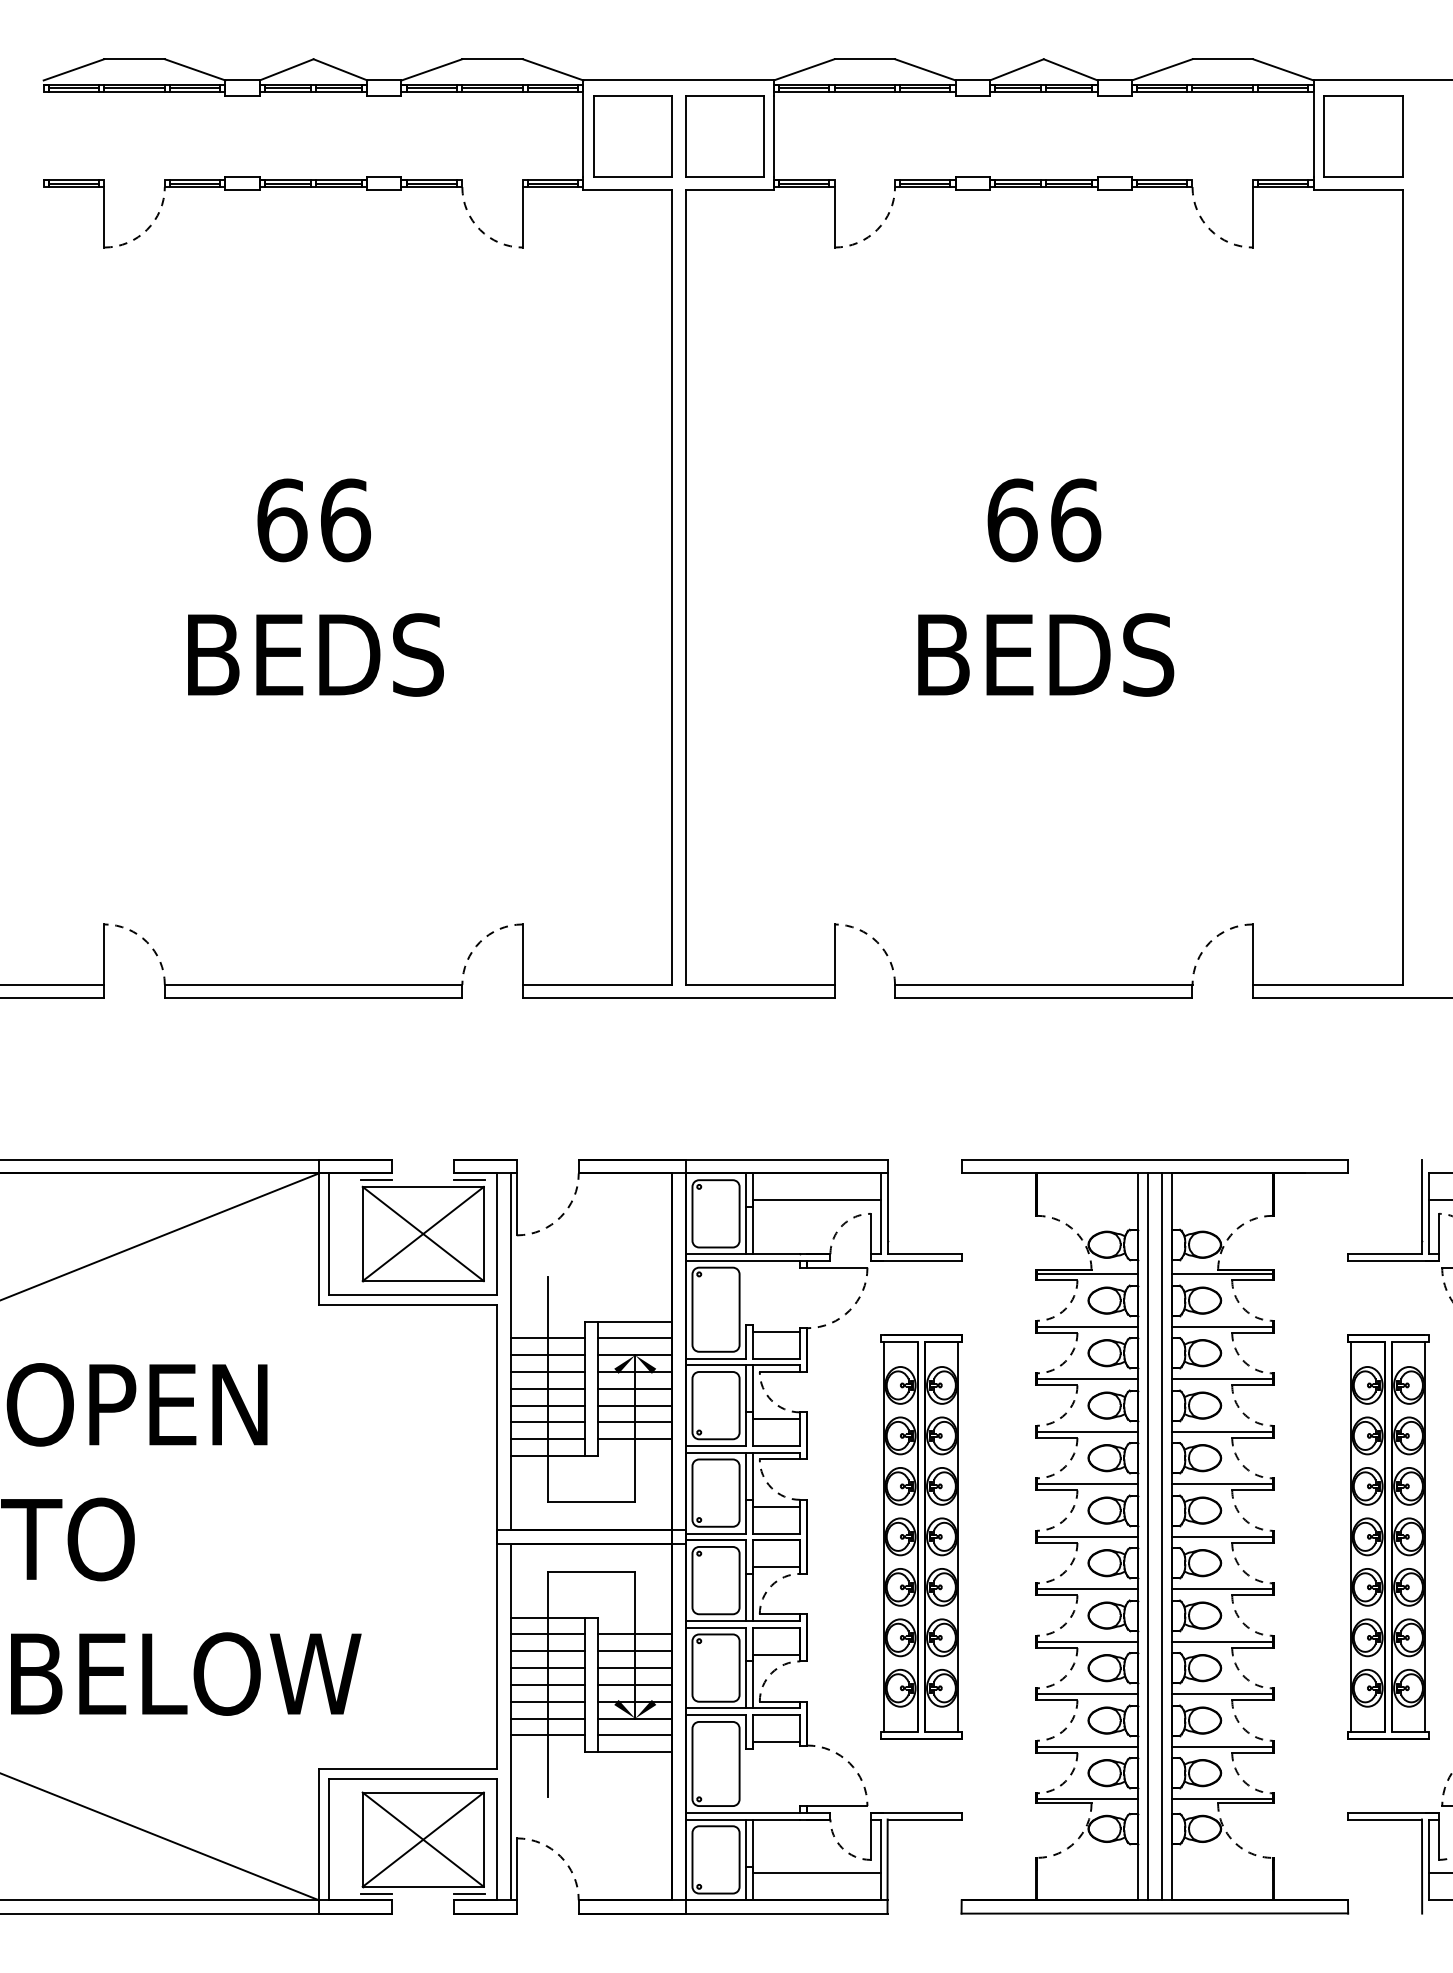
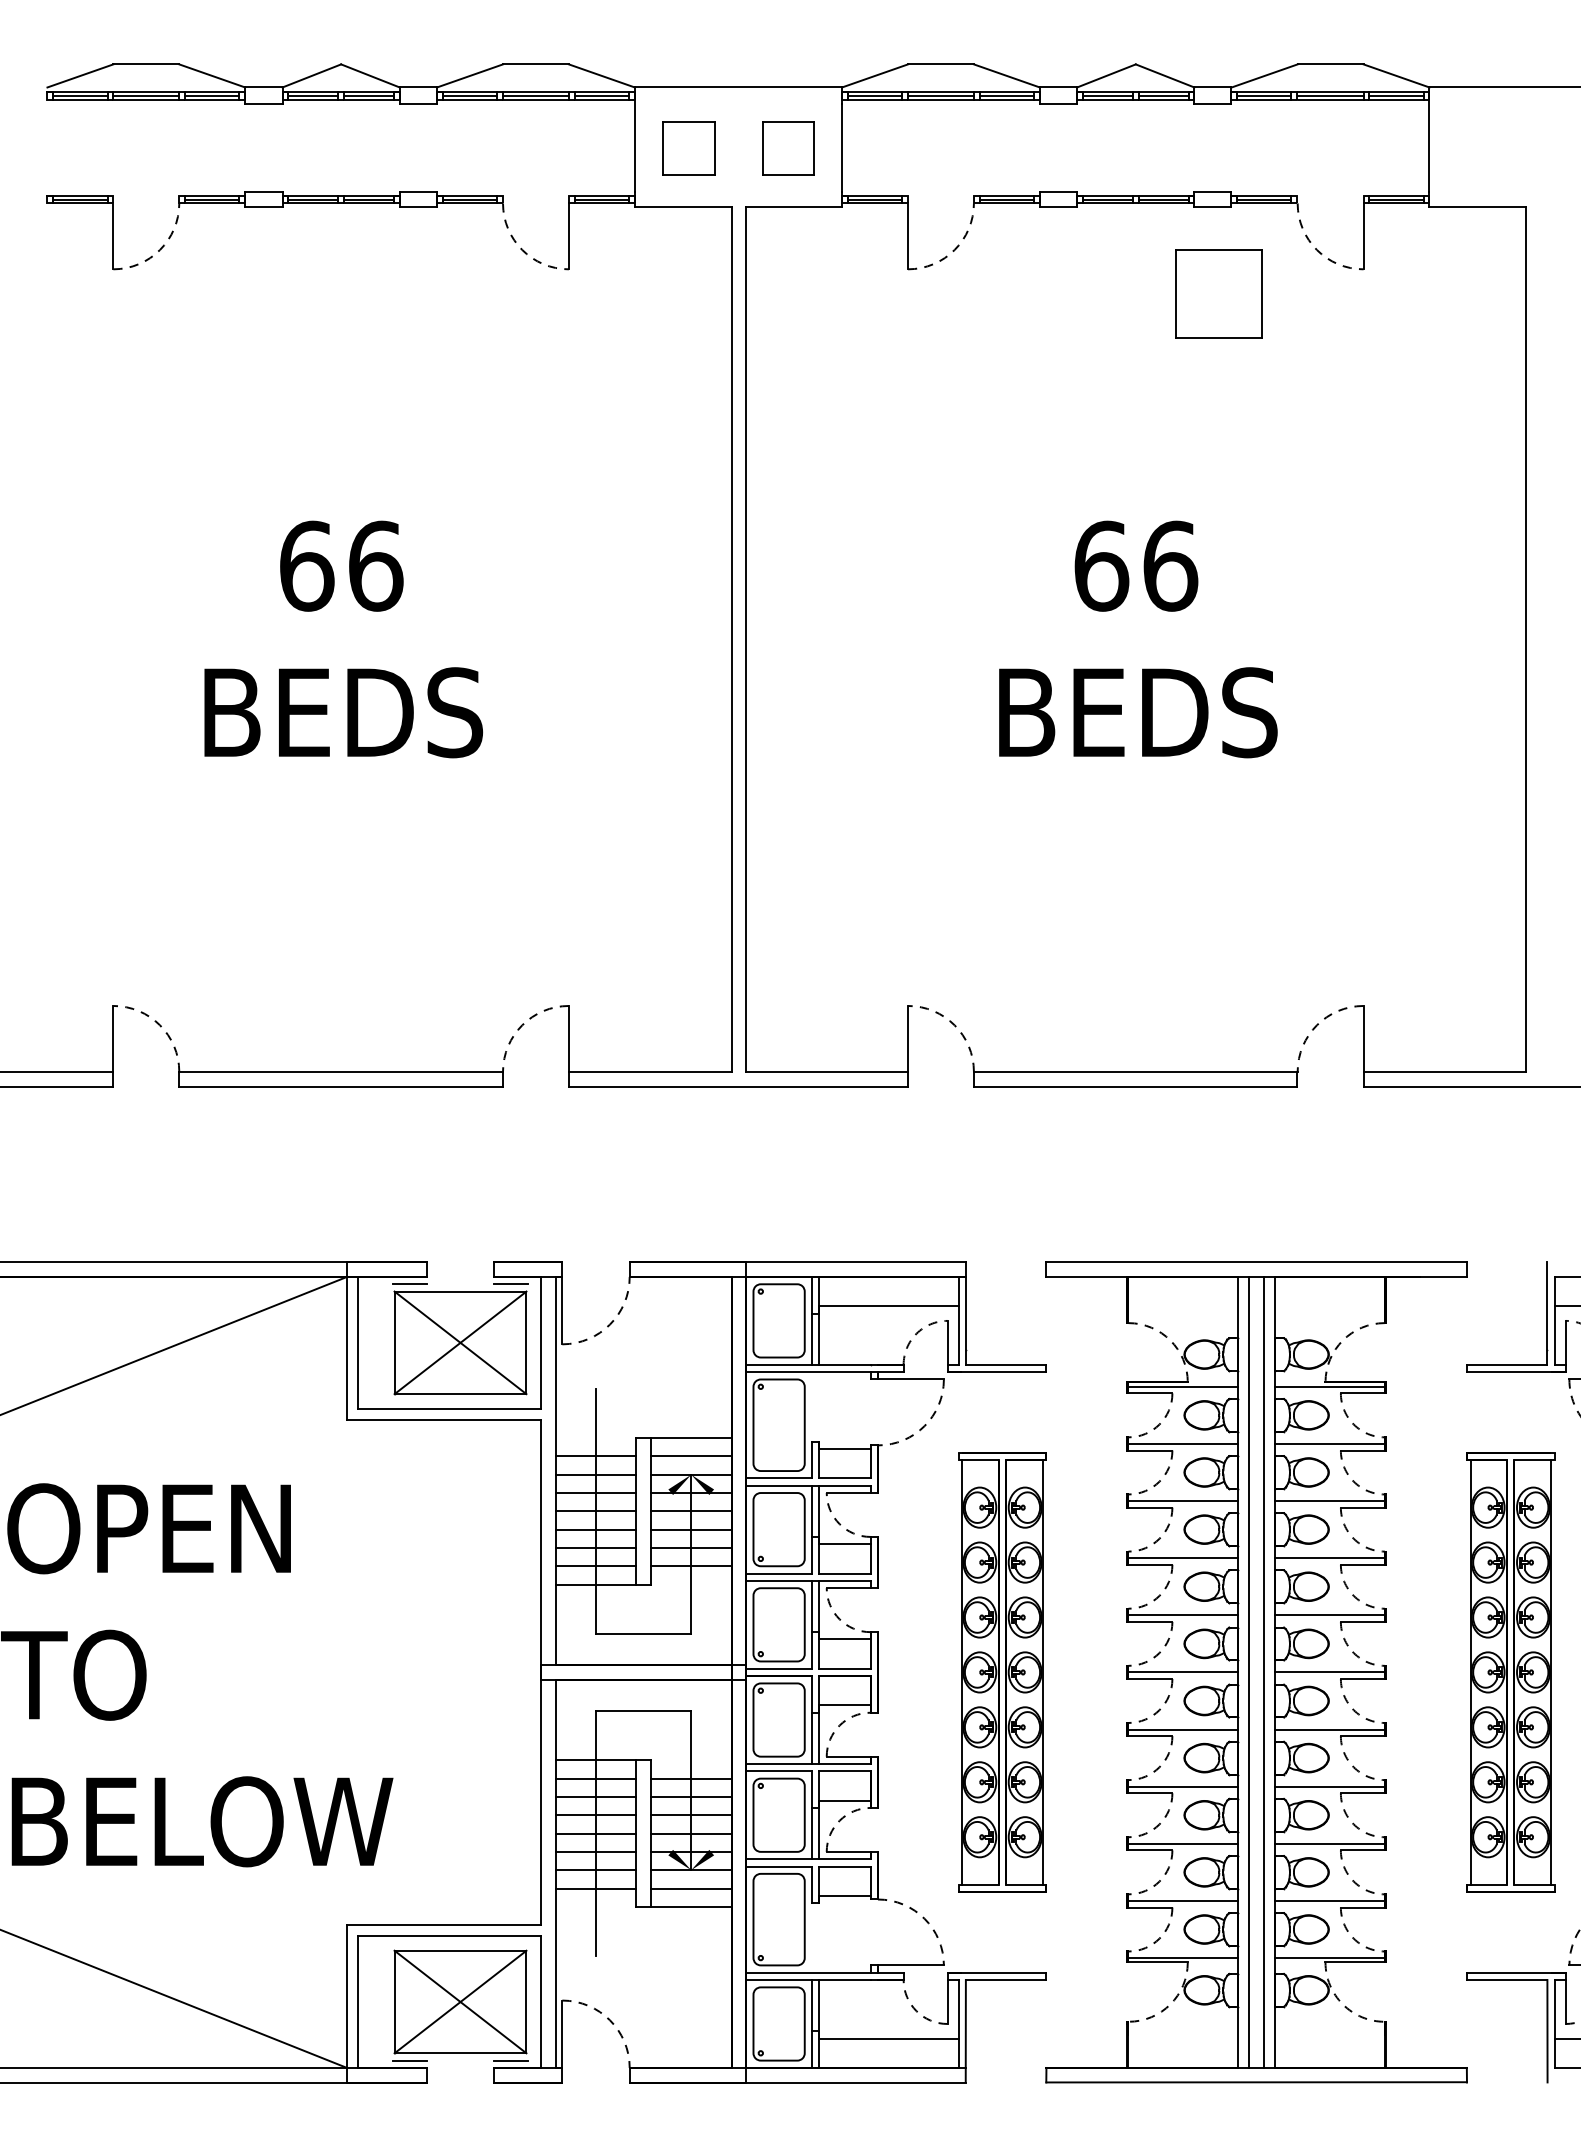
part: (632, 135) -> (688, 147), size x0.6
part: (724, 135) -> (788, 147), size x0.6
part: (1362, 135) -> (1218, 293), moved

